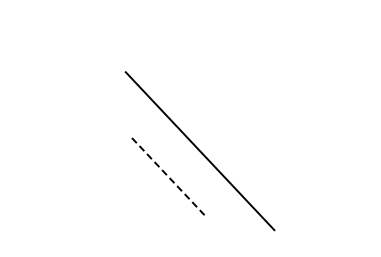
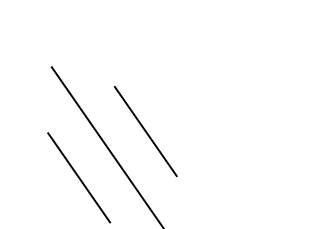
line: (228, 121) -> (146, 131), added
line: (169, 177) -> (79, 177), dashed -> solid

